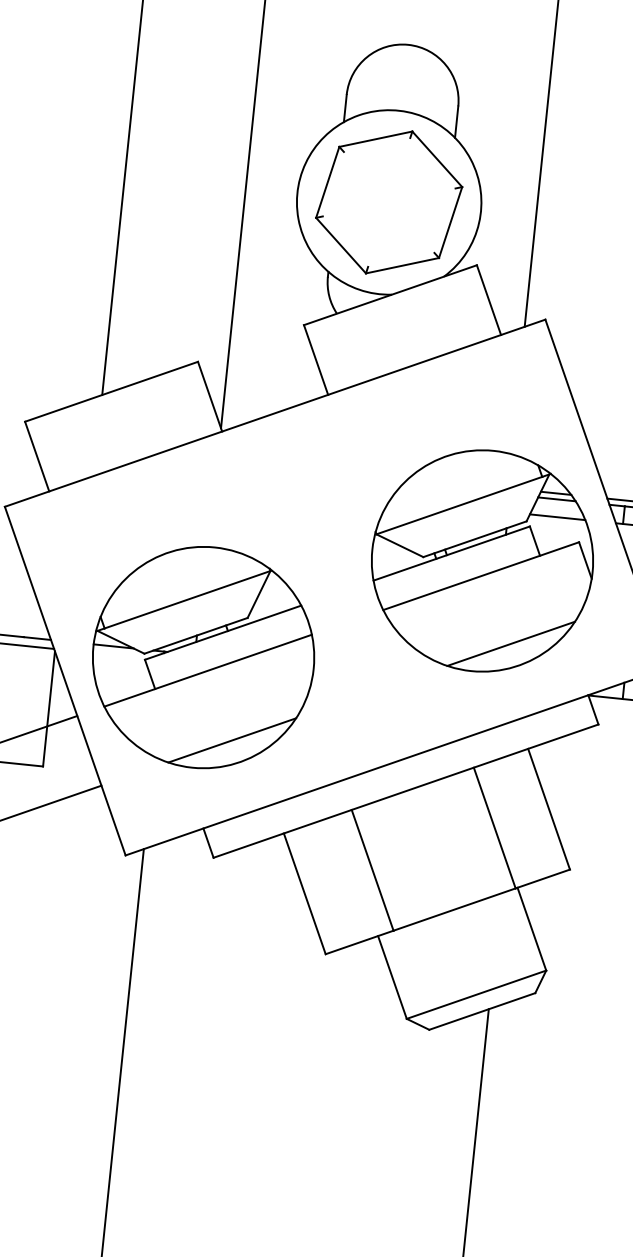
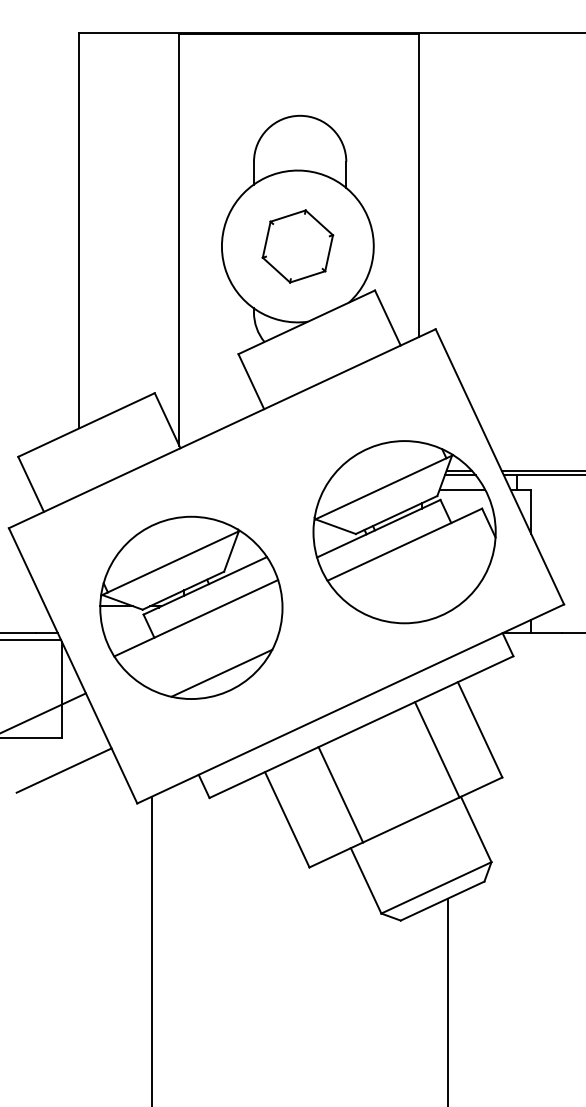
part: (388, 202) -> (297, 246), size x0.6
line: (510, 643) -> (434, 597), removed
part: (203, 657) -> (191, 607), moved

